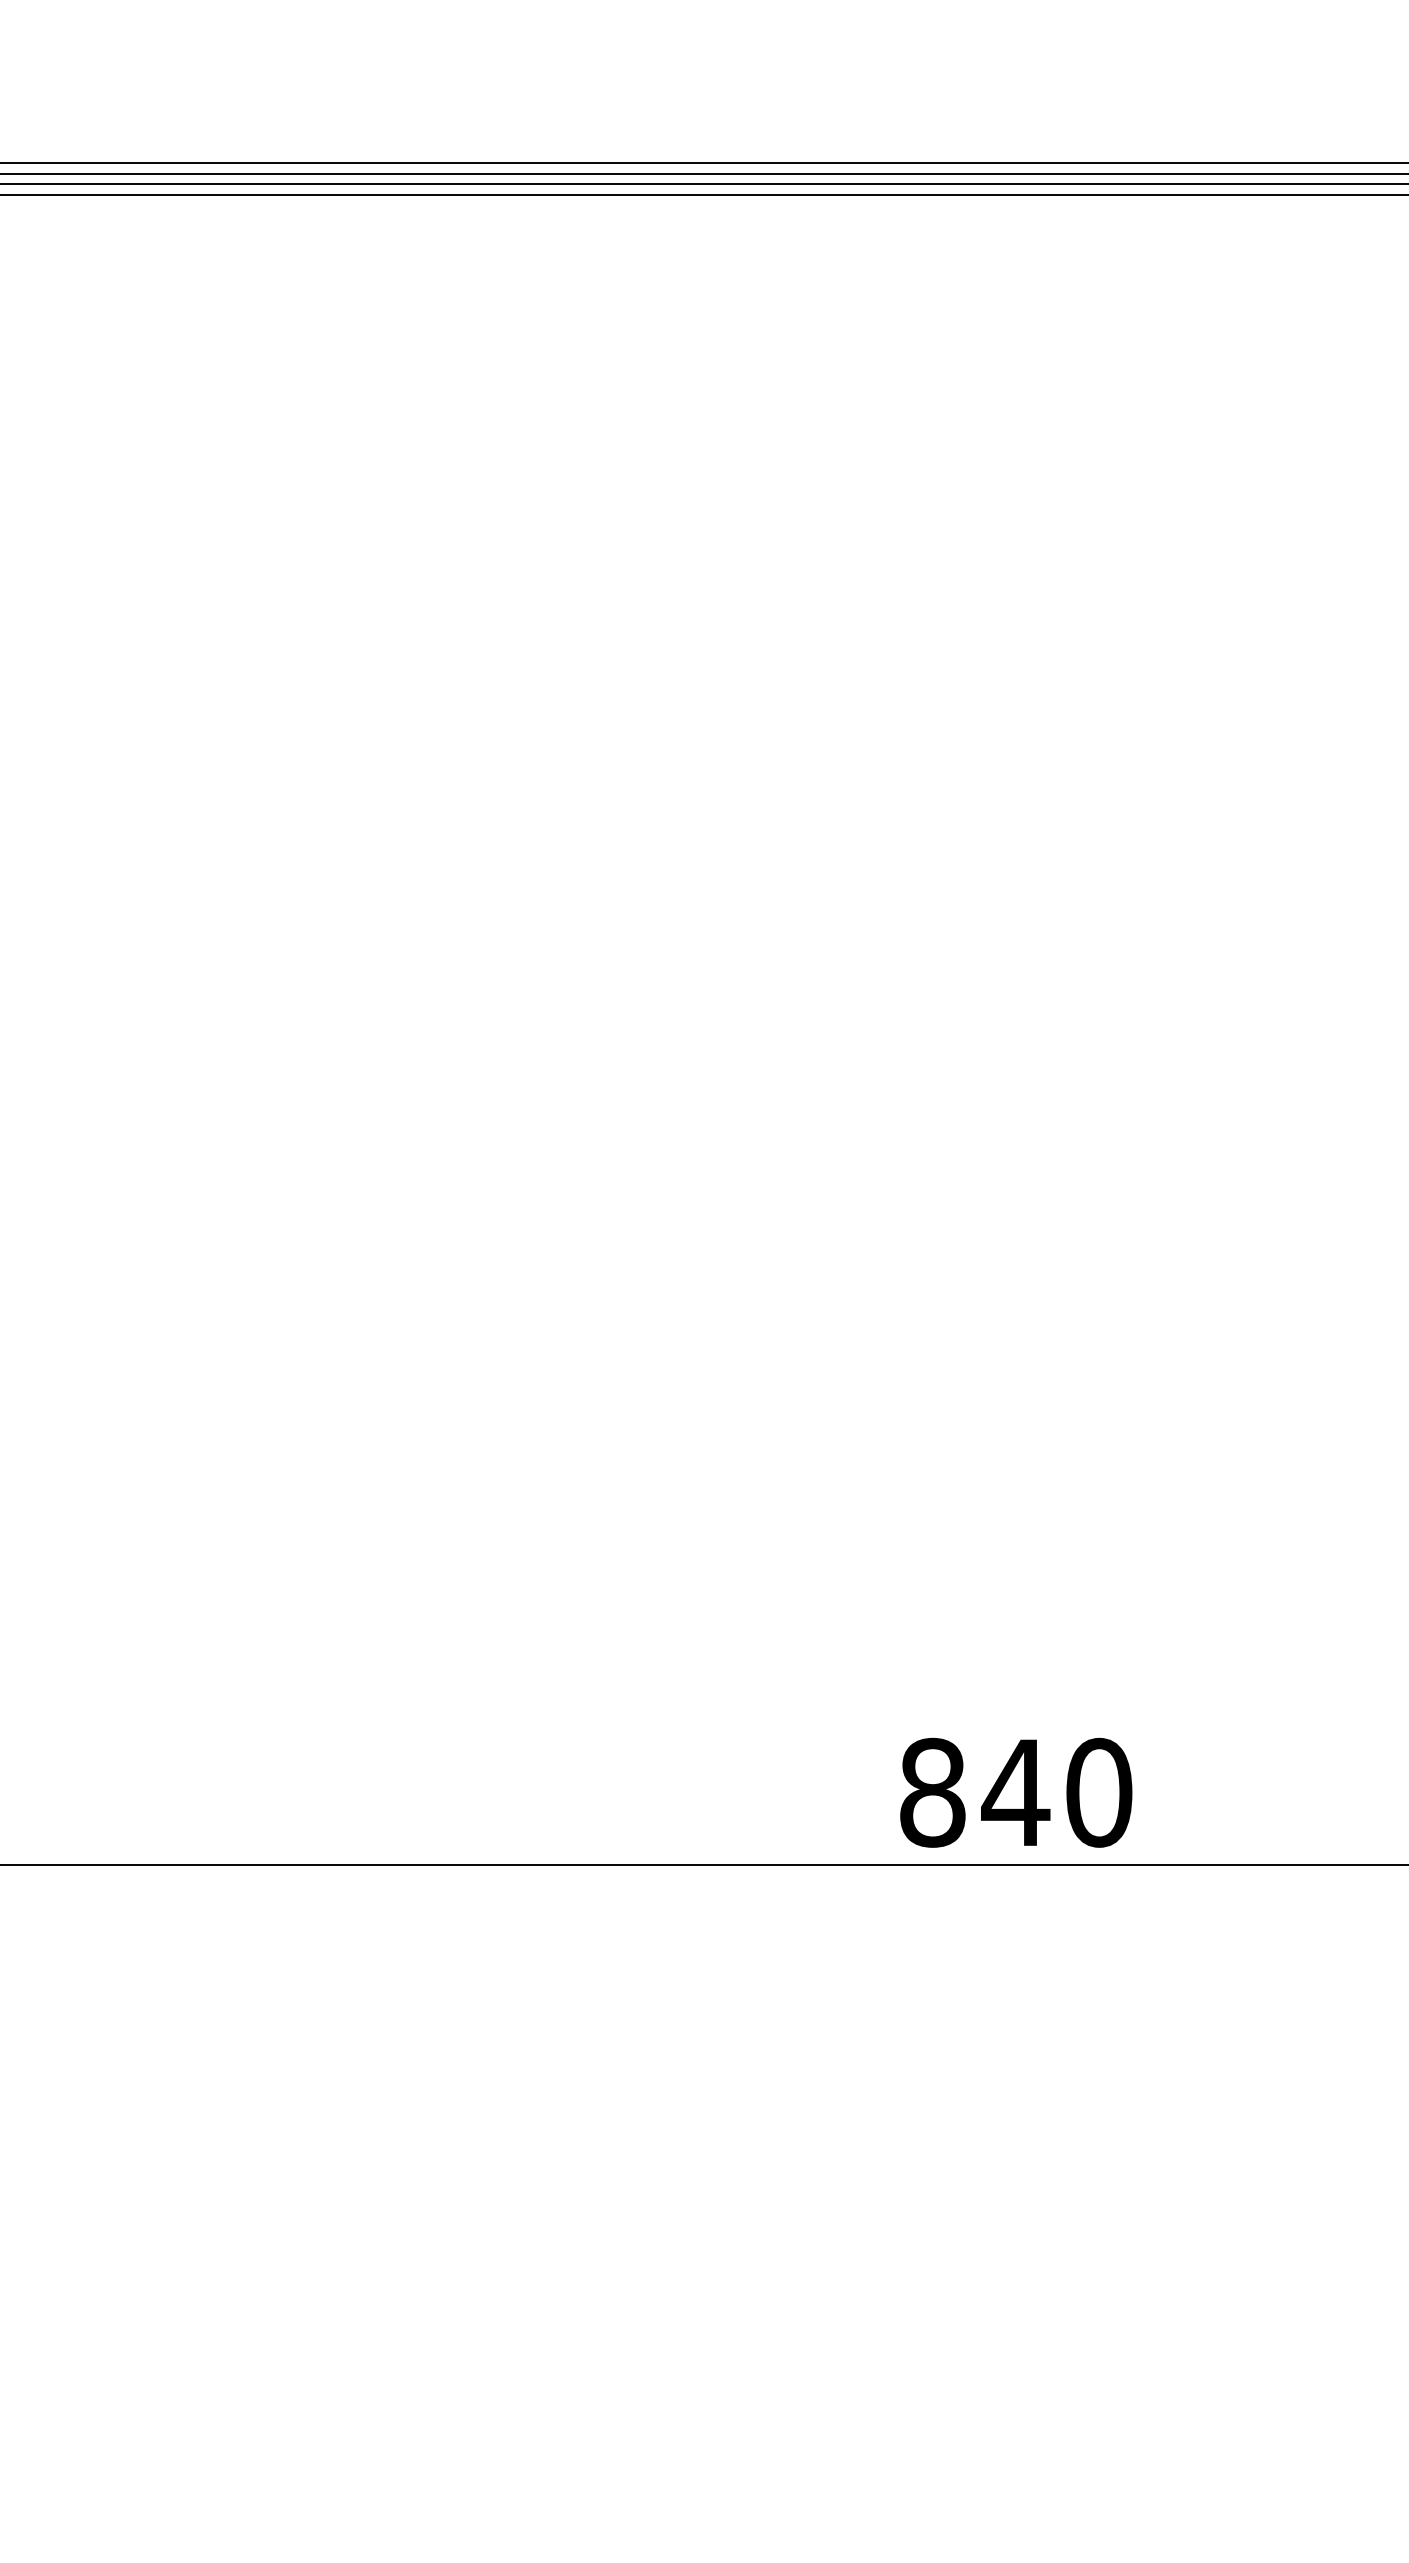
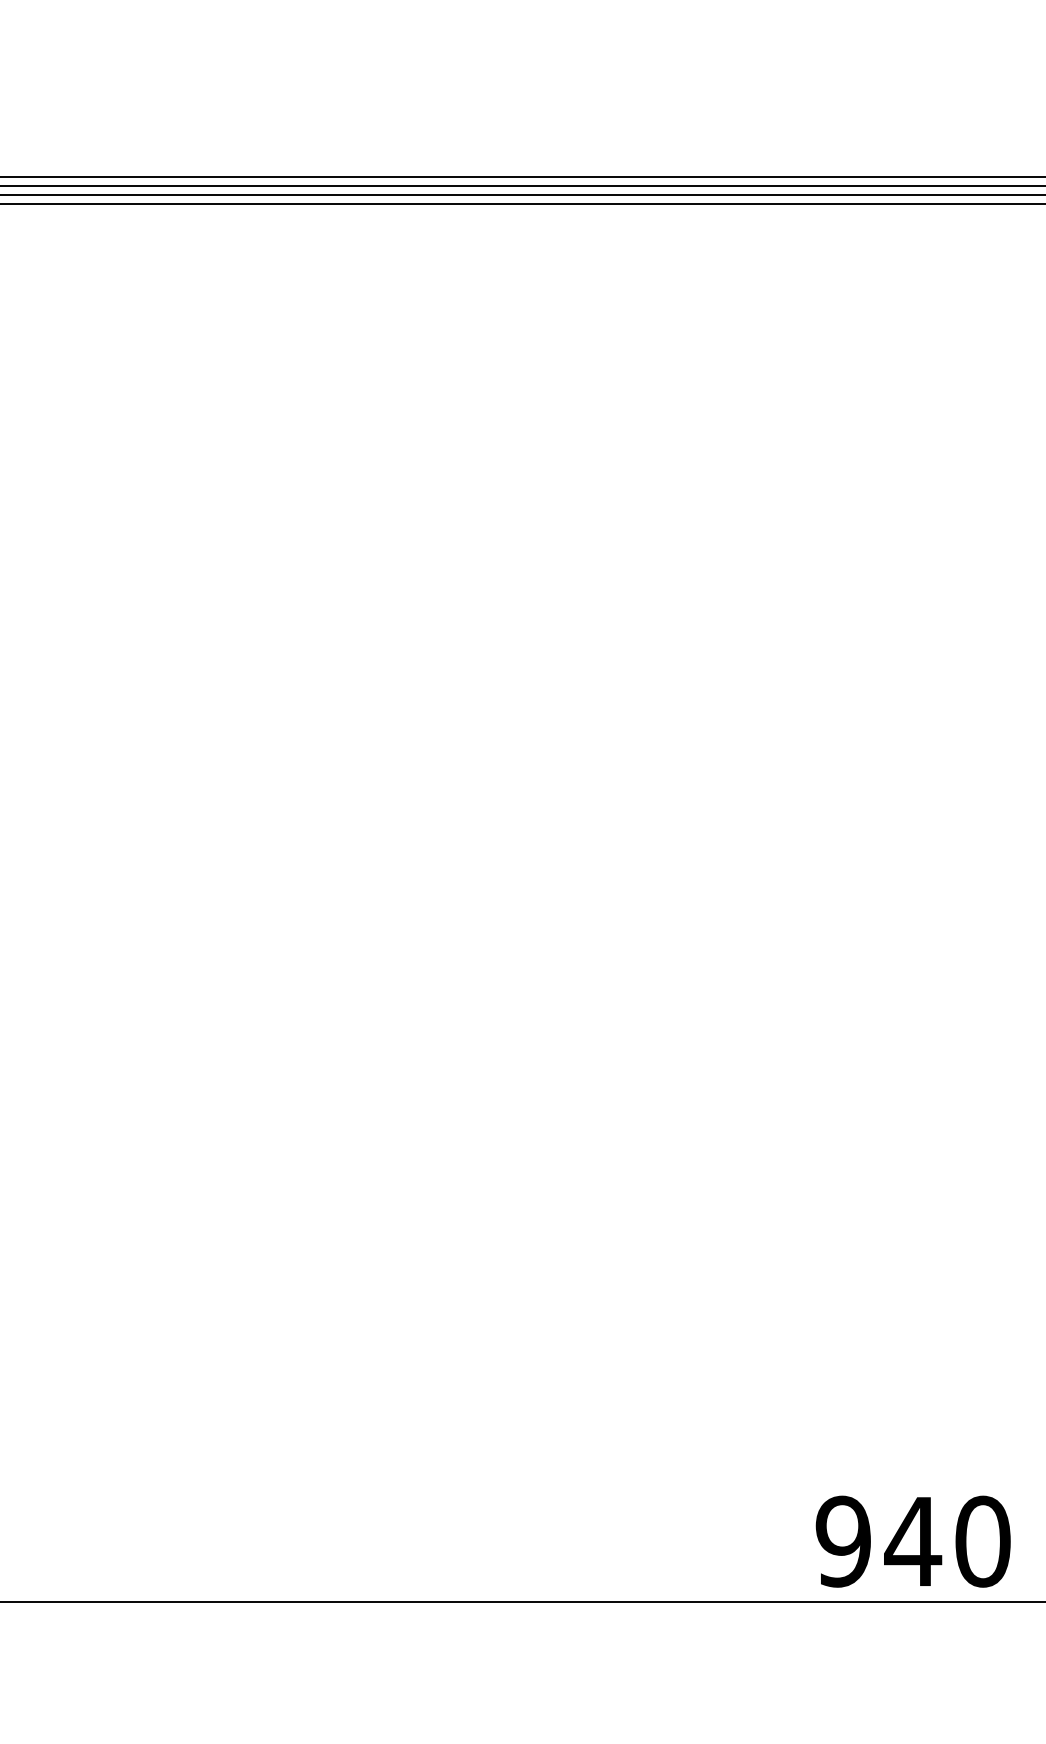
text: (932, 1792) -> (843, 1541), 840 -> 940

